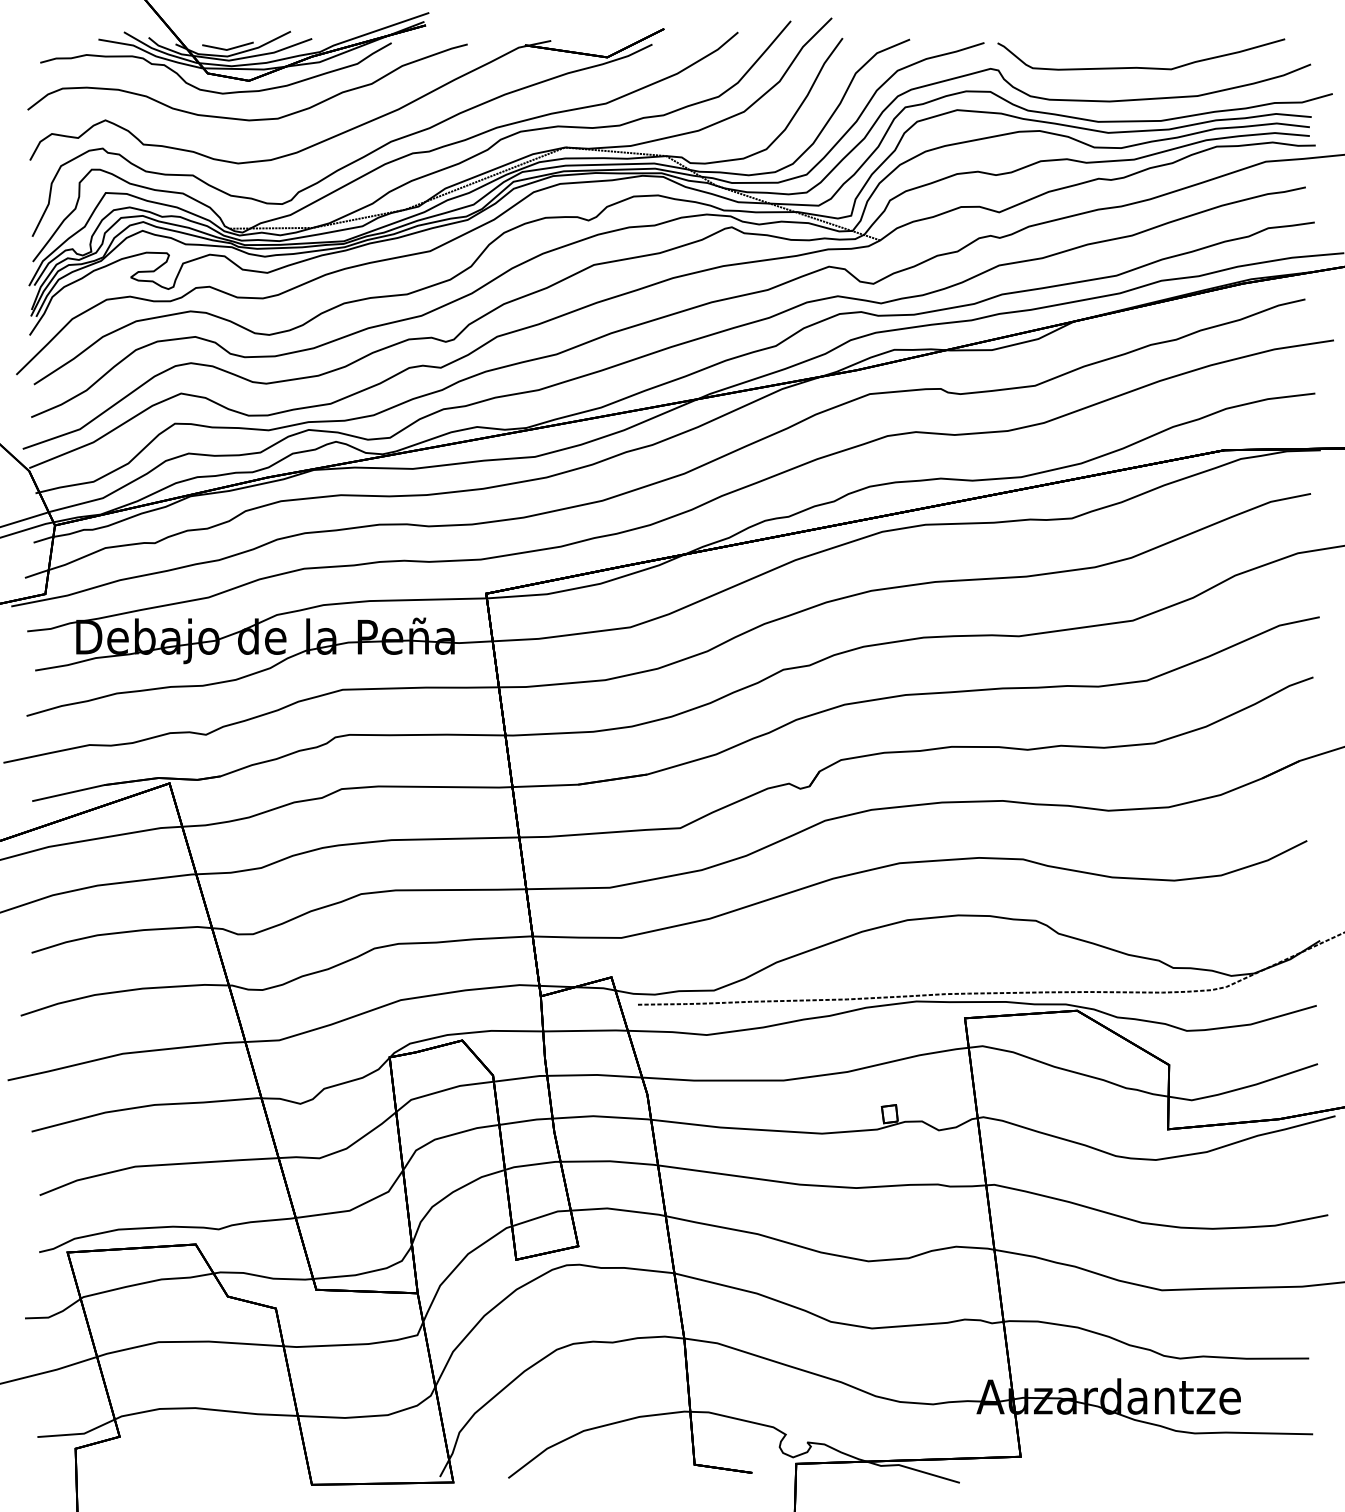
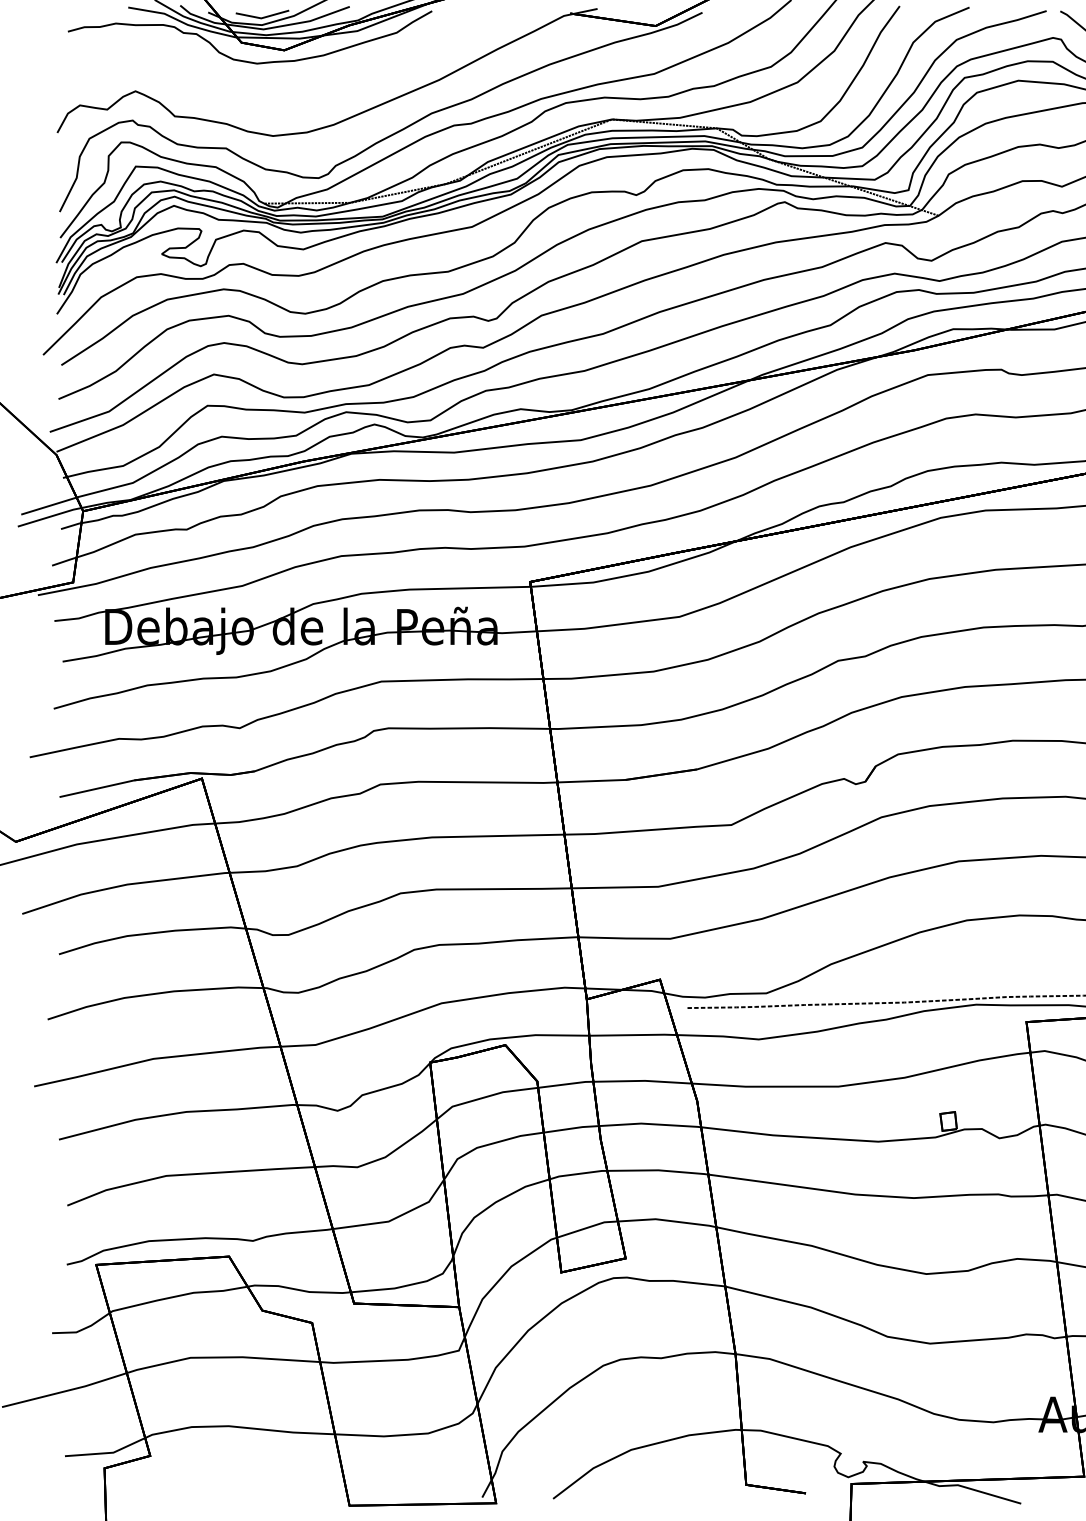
curve: (242, 118) -> (277, 89), removed

